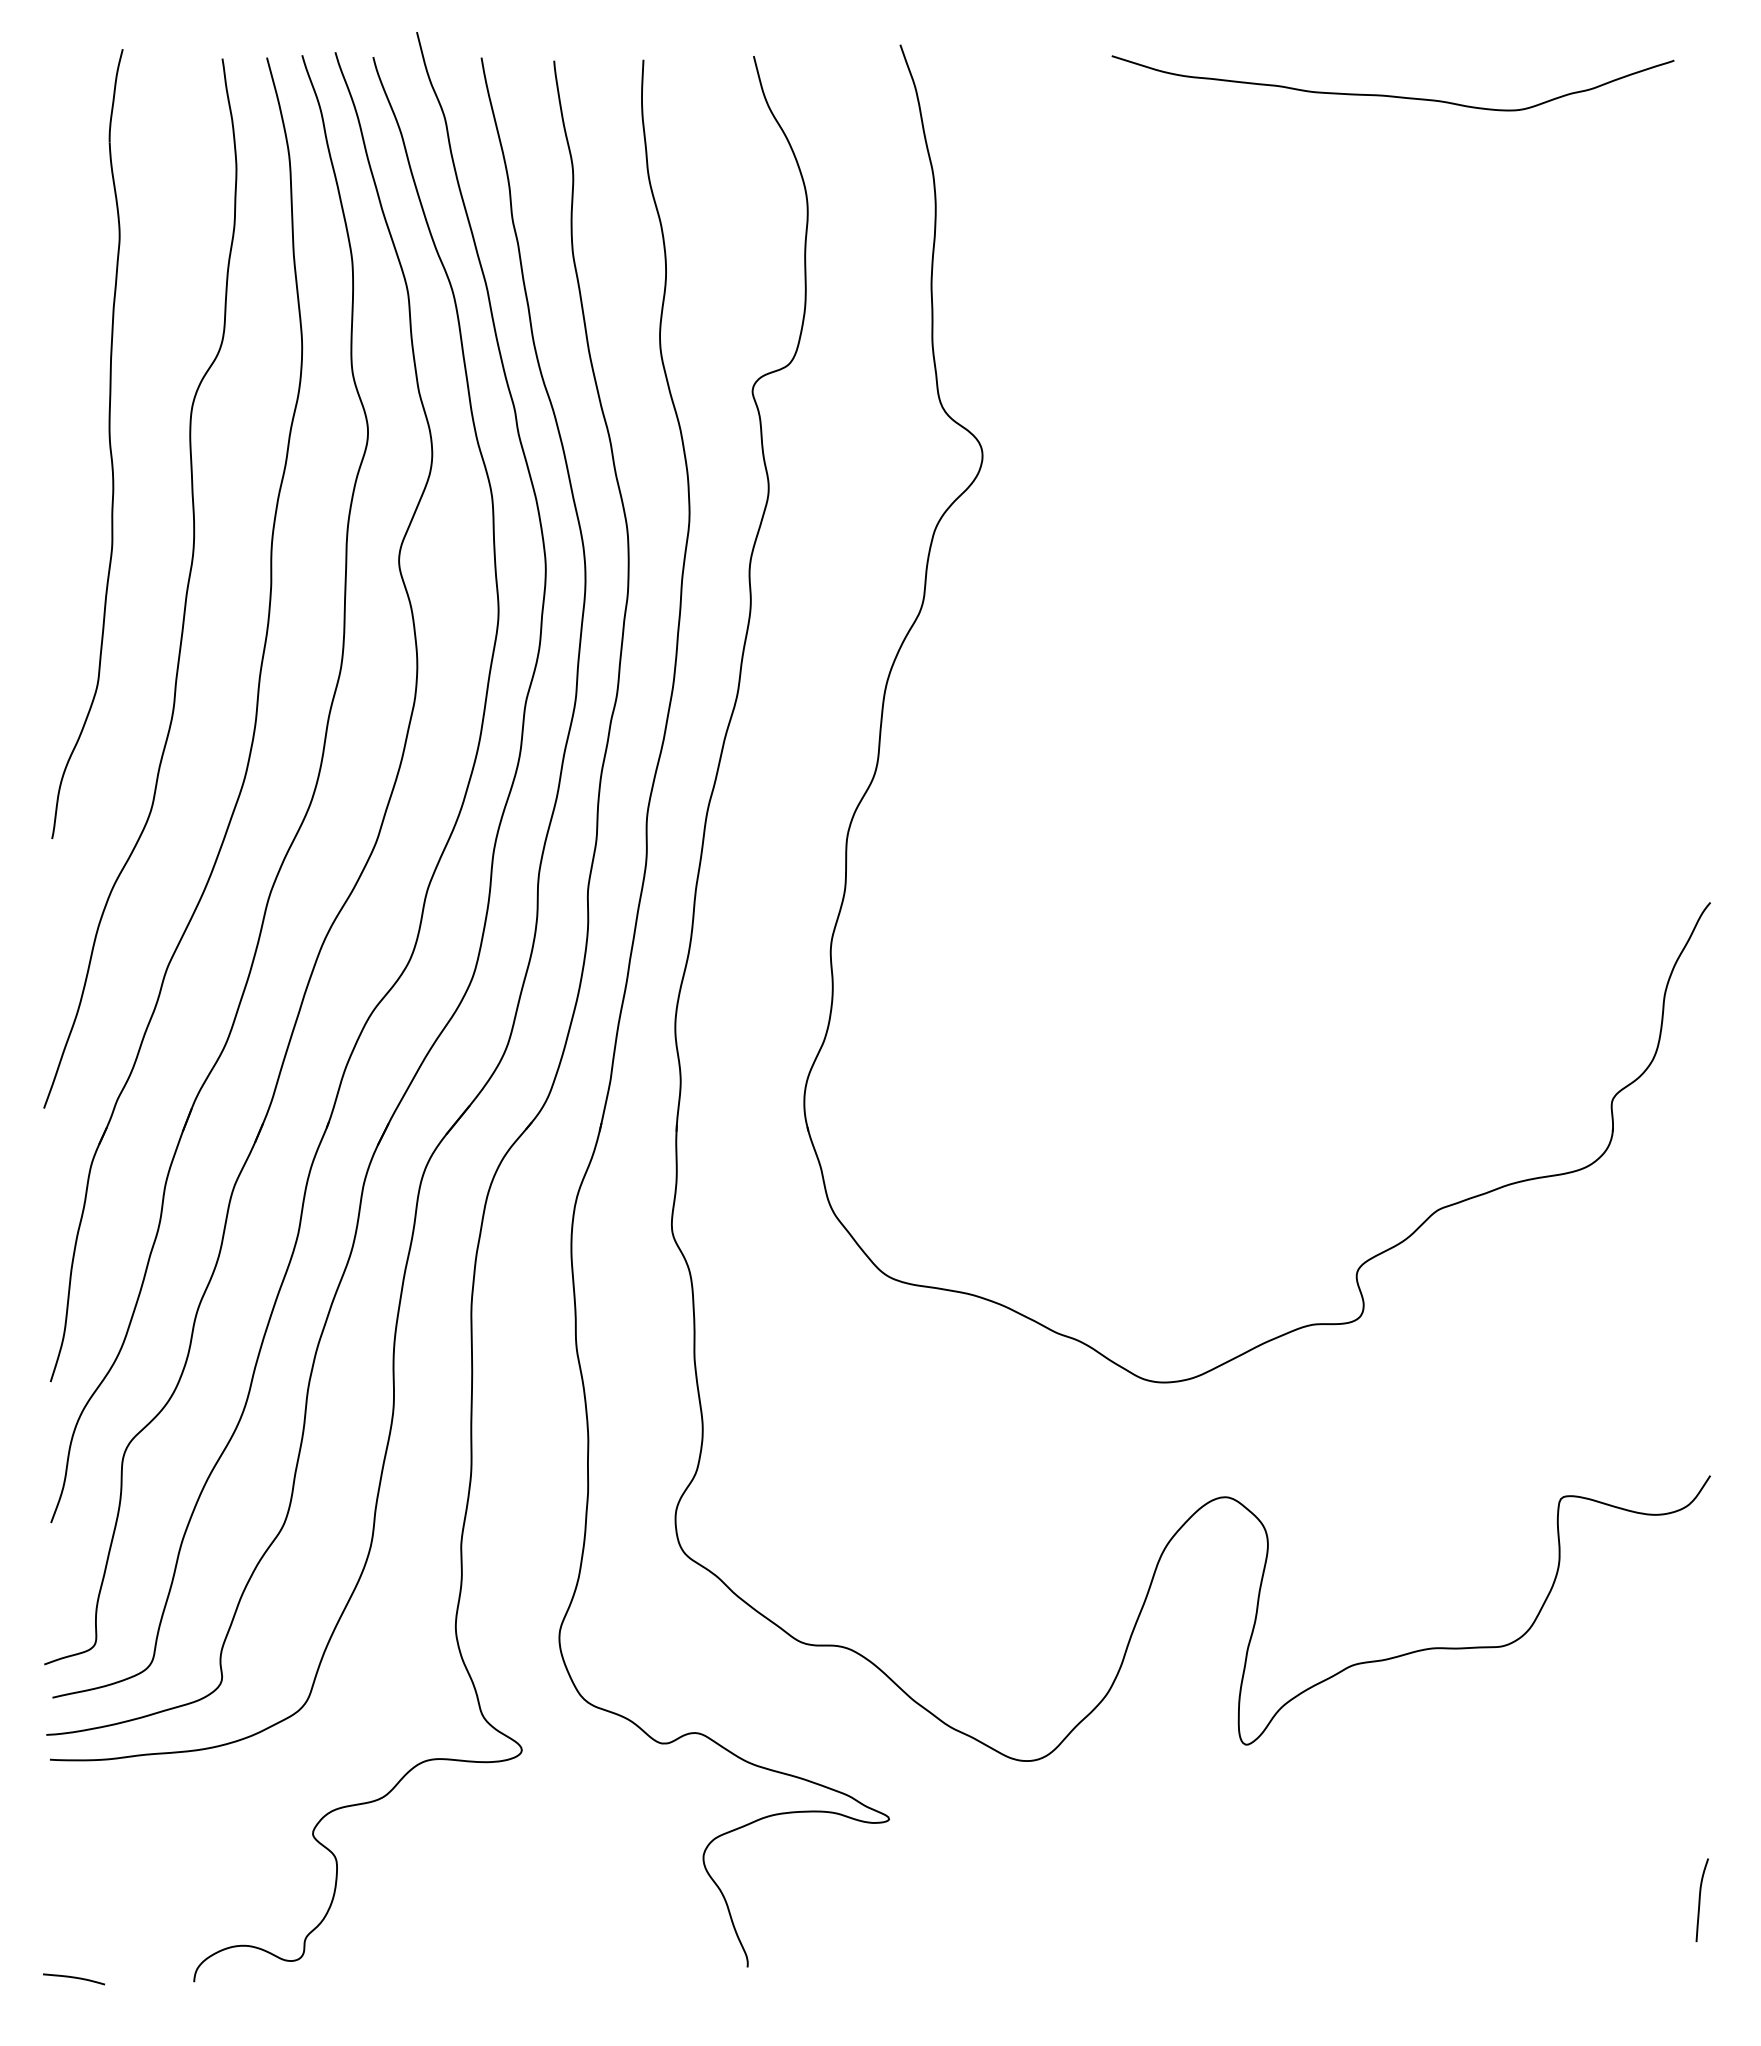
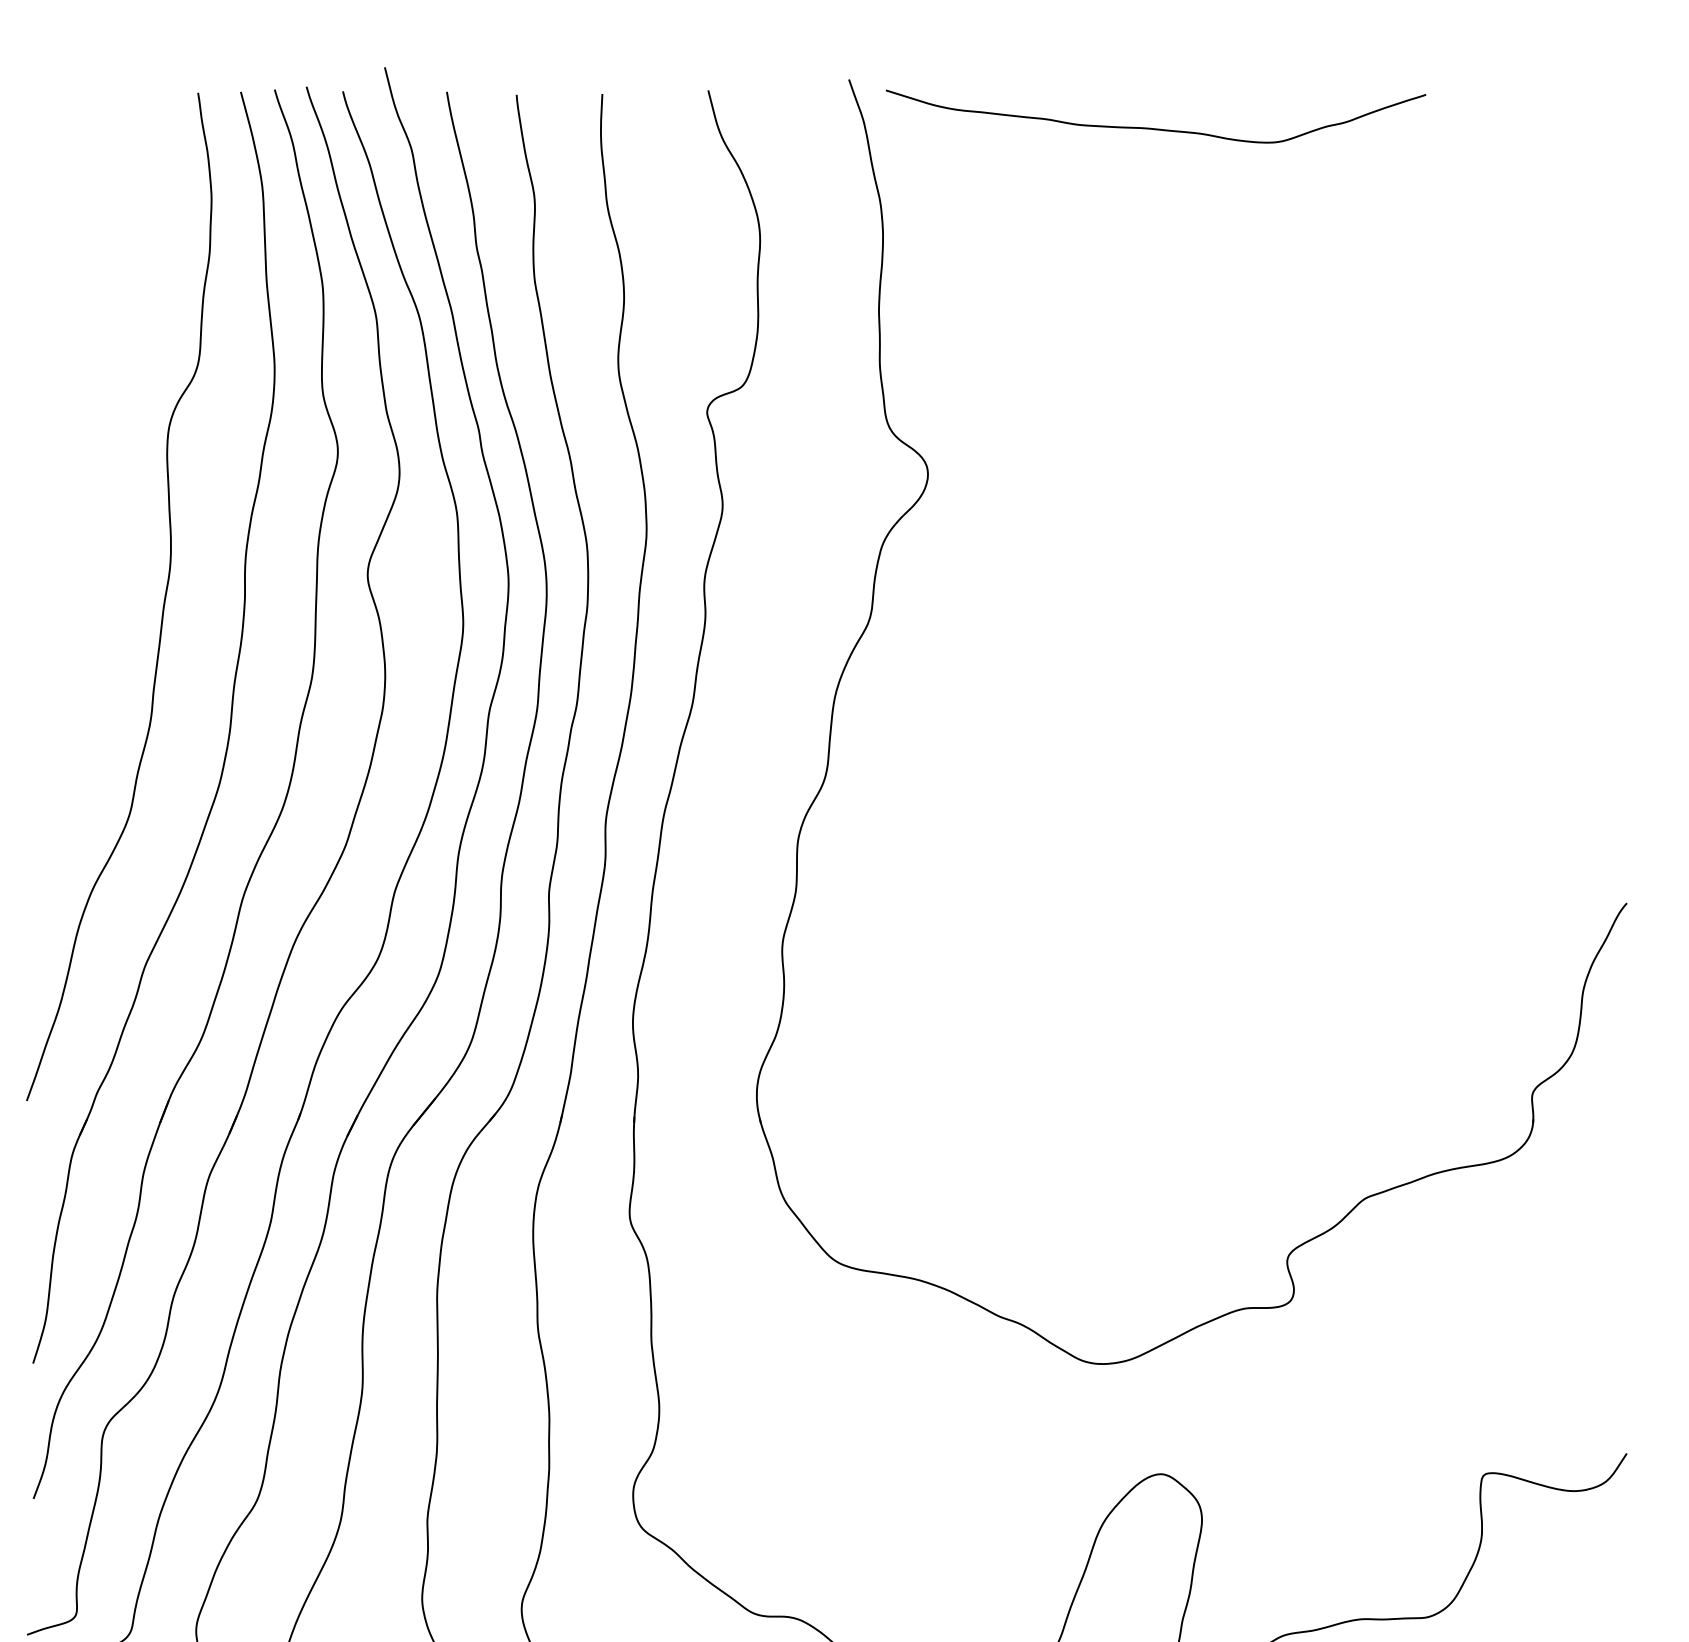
curve: (1392, 95) -> (1155, 128), moved
part: (108, 438) -> (88, 457), removed

